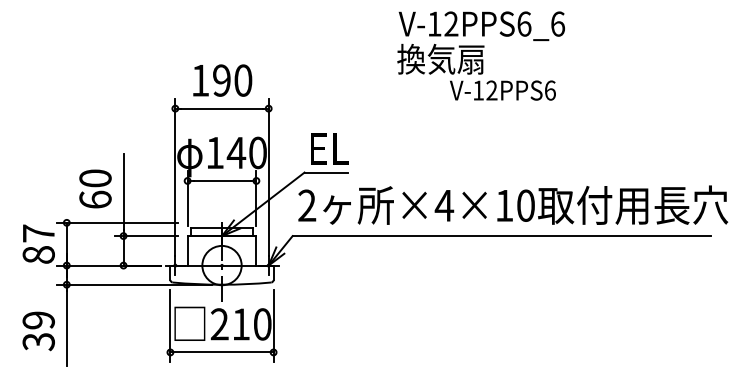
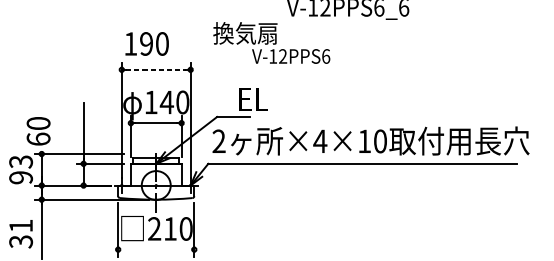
text: (476, 71) -> (271, 42), moved
text: (222, 80) -> (147, 43), moved
line: (222, 108) -> (156, 69), solid -> dashed
text: (329, 148) -> (253, 99), moved
text: (95, 188) -> (38, 130), moved
text: (38, 243) -> (20, 169), 87 -> 93
text: (38, 320) -> (20, 226), 39 -> 31
line: (221, 352) -> (155, 249), removed

